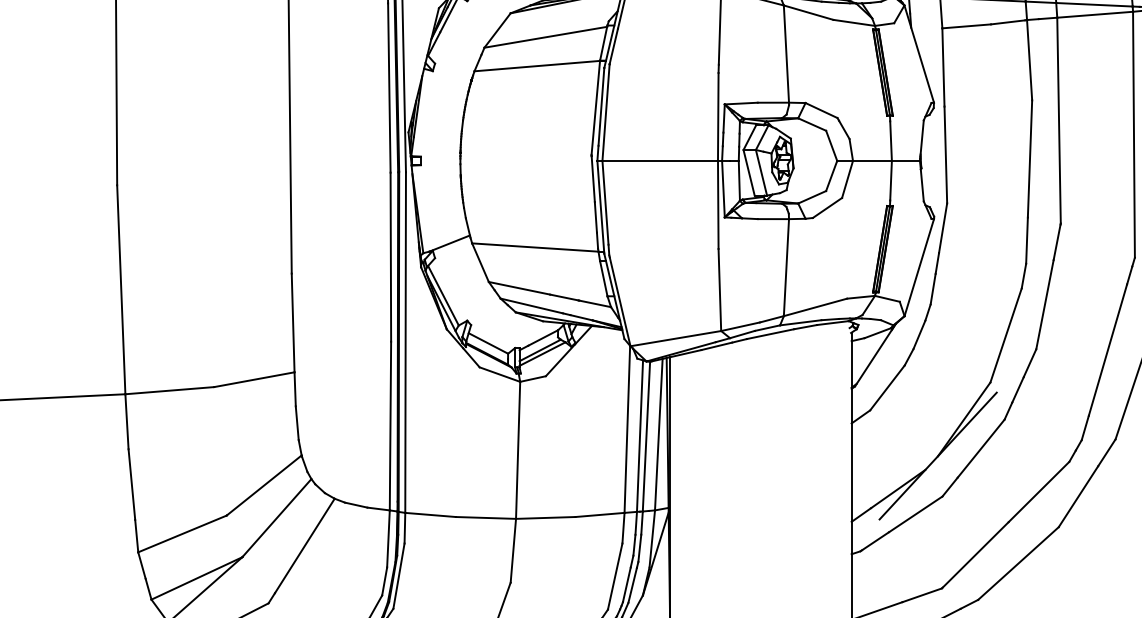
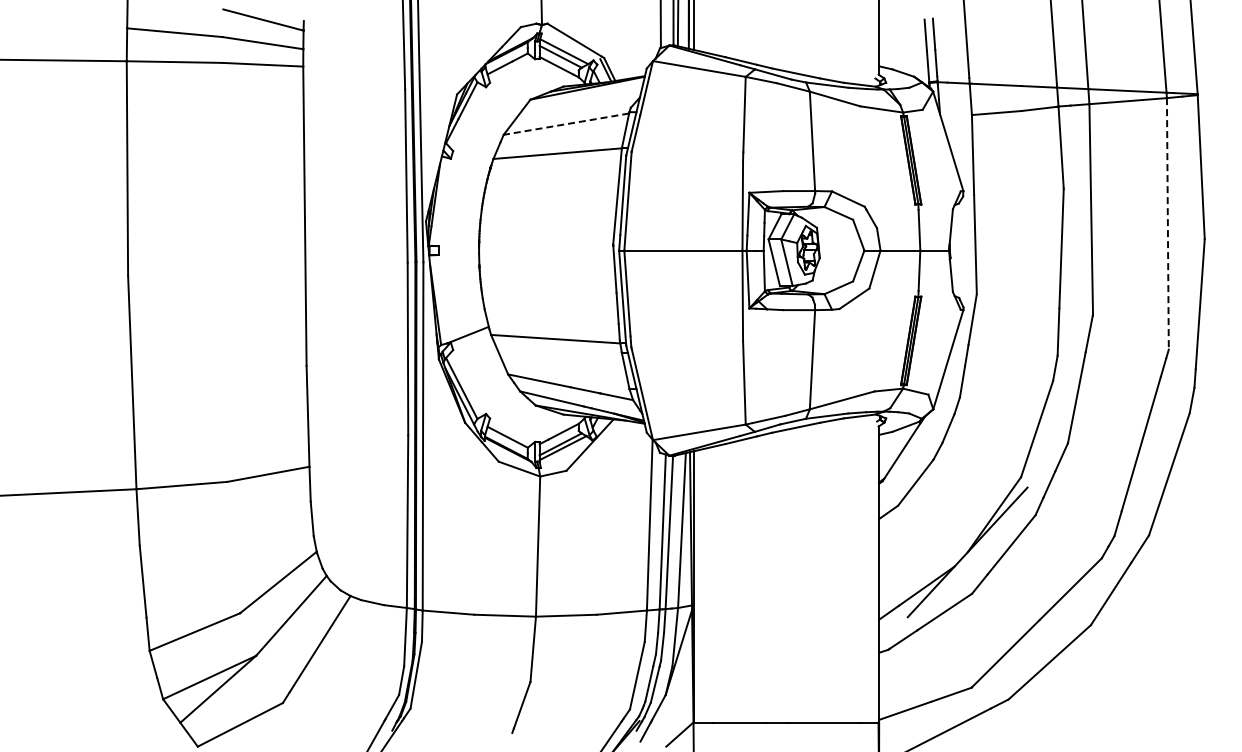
line: (545, 37) -> (566, 124), solid -> dashed
line: (1133, 134) -> (1167, 223), solid -> dashed

